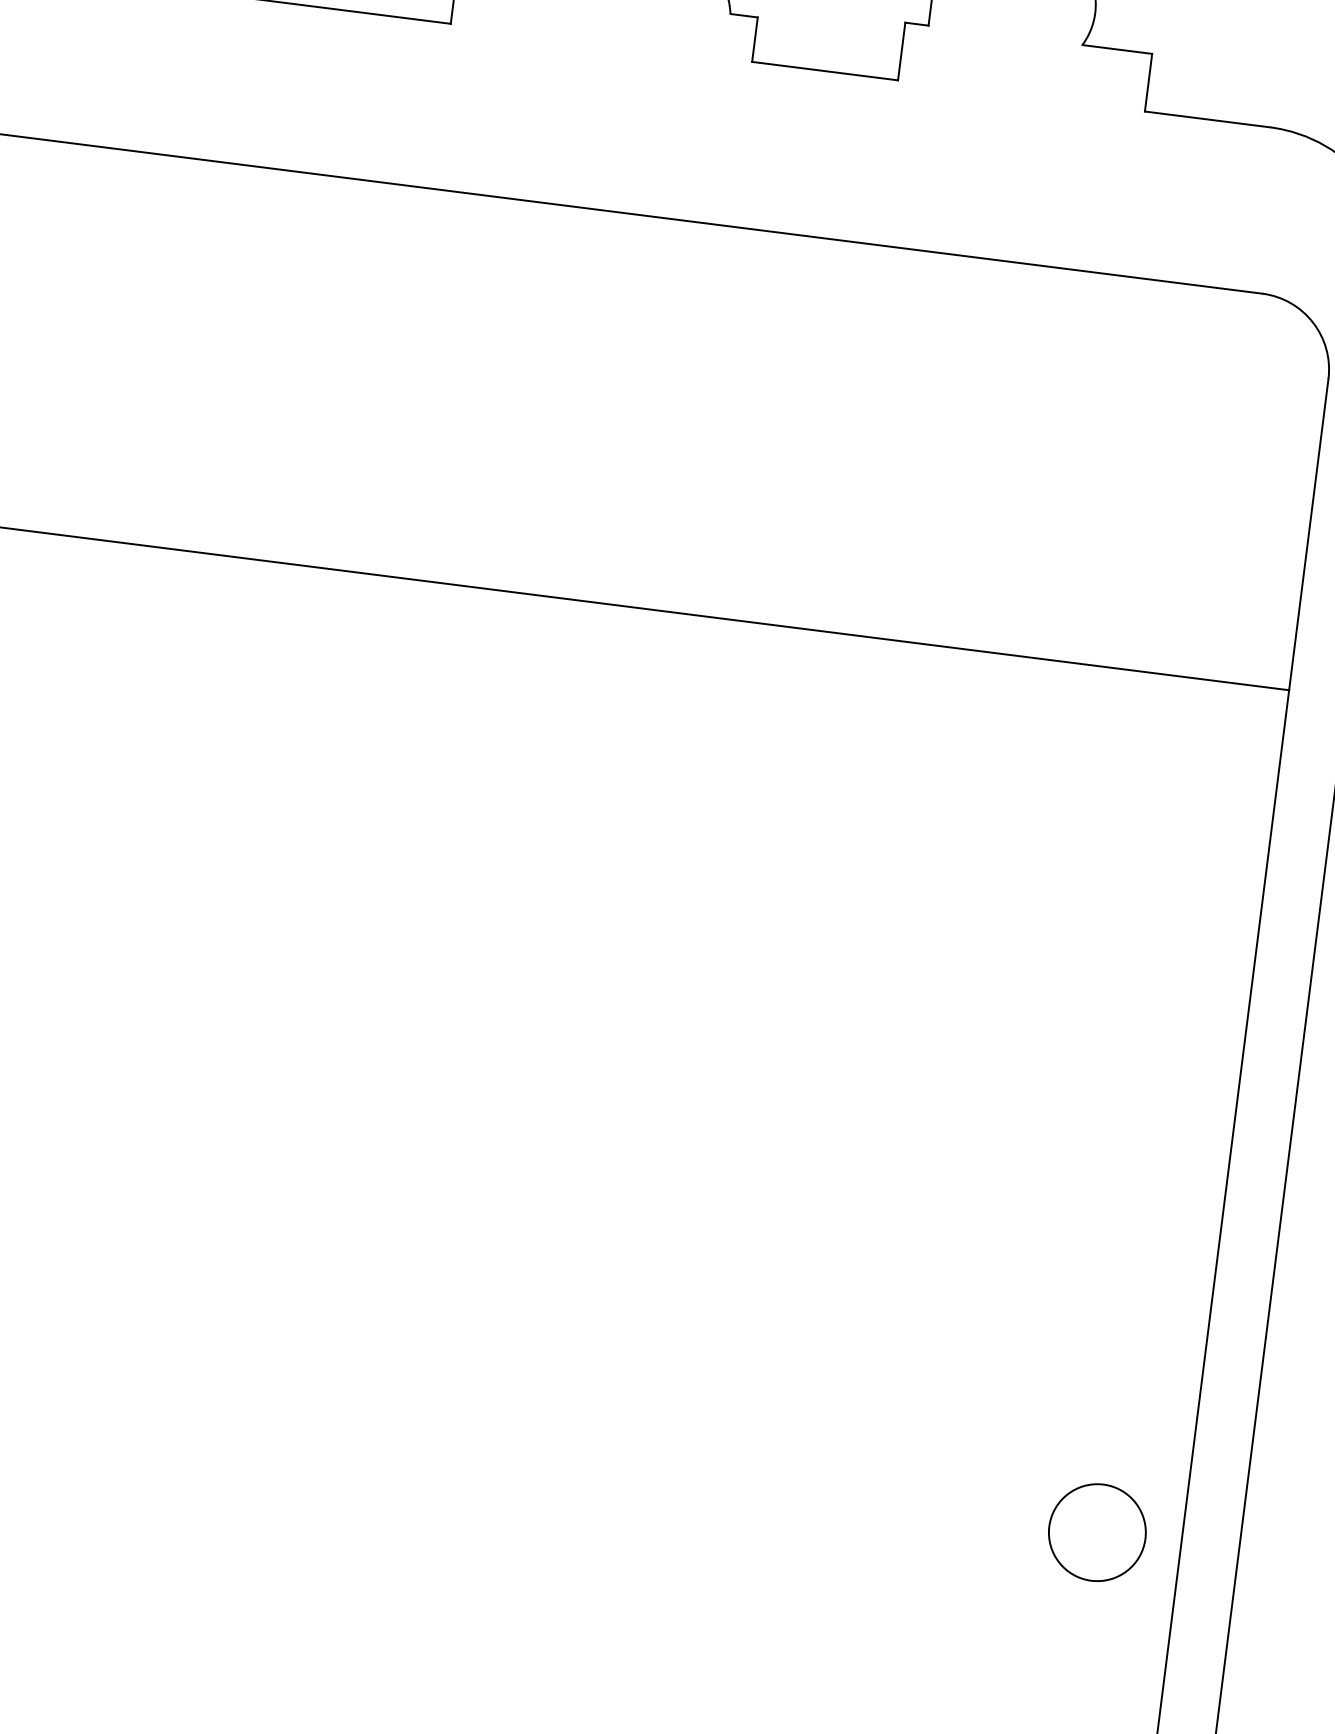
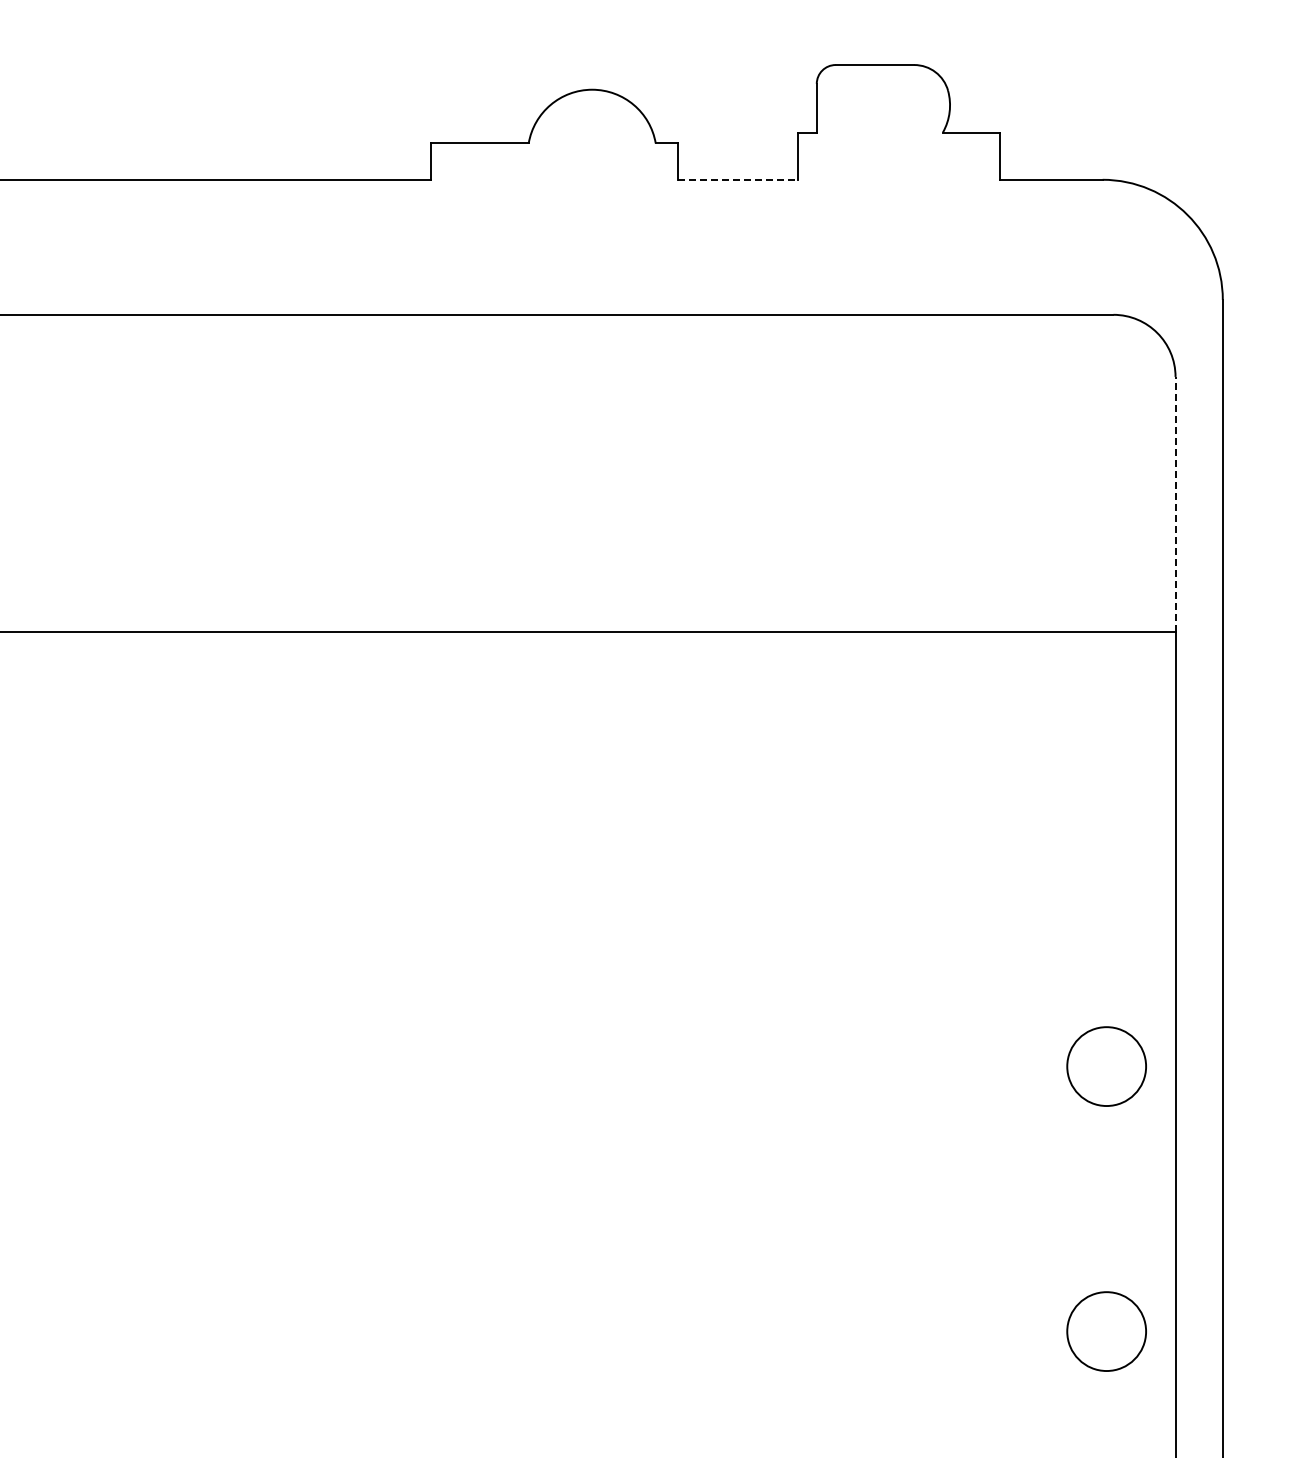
line: (824, 70) -> (737, 179), solid -> dashed
line: (1308, 534) -> (1175, 504), solid -> dashed
circle: (1137, 1209) -> (1106, 1066), added

